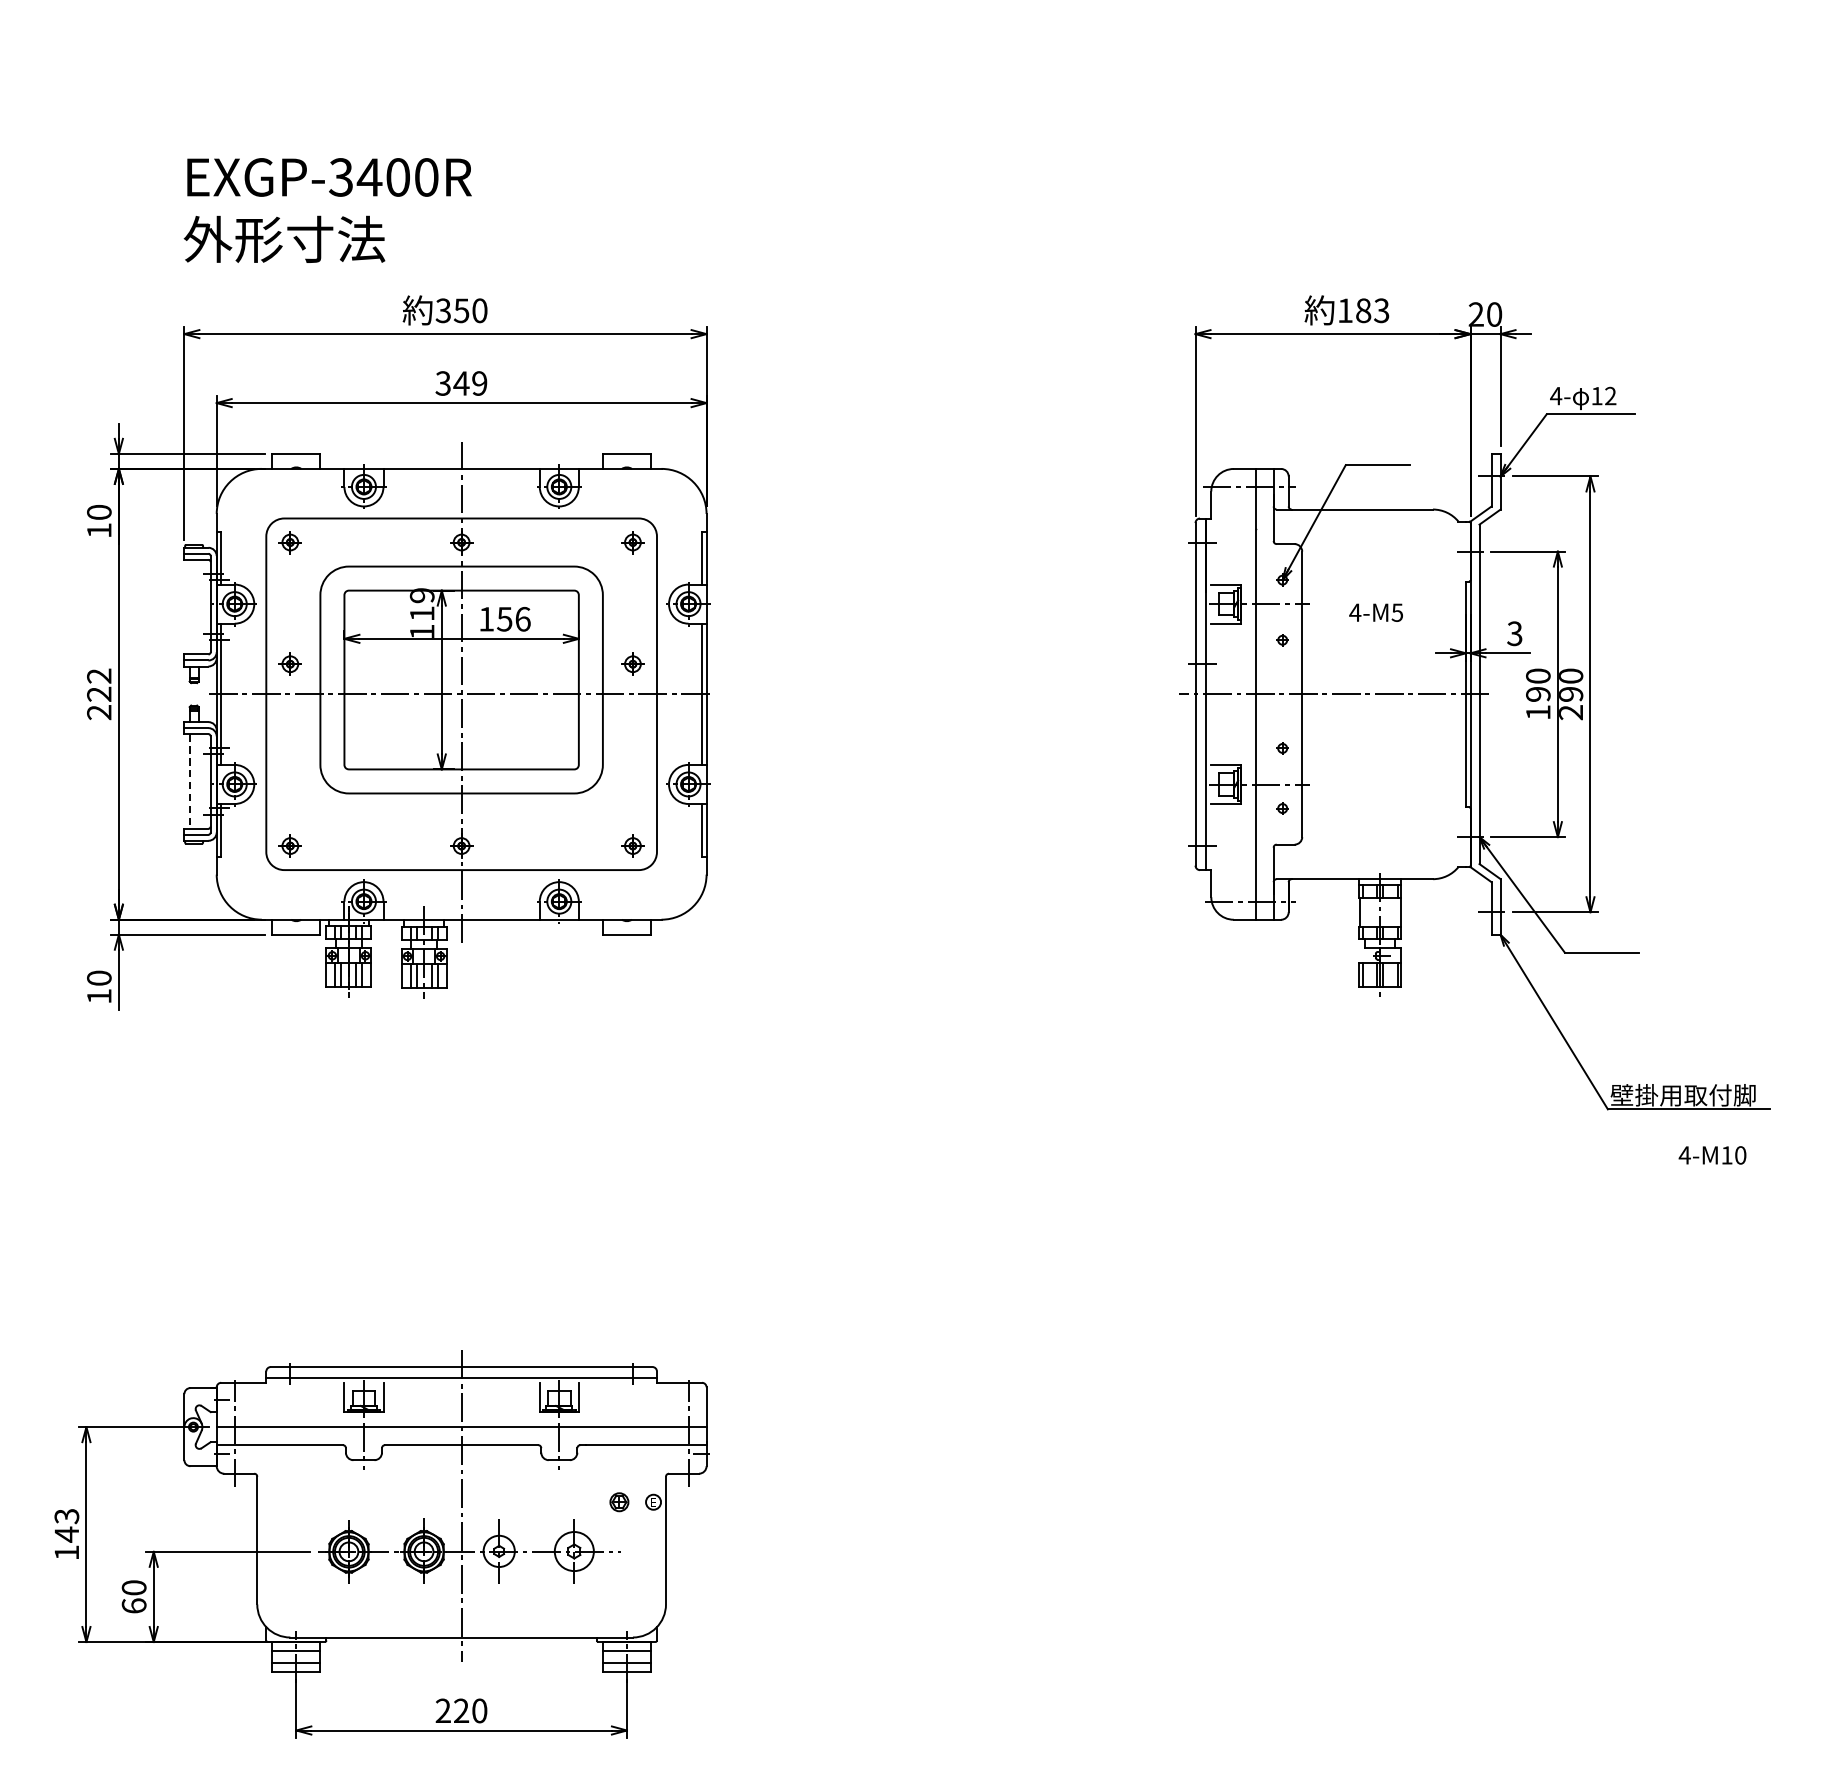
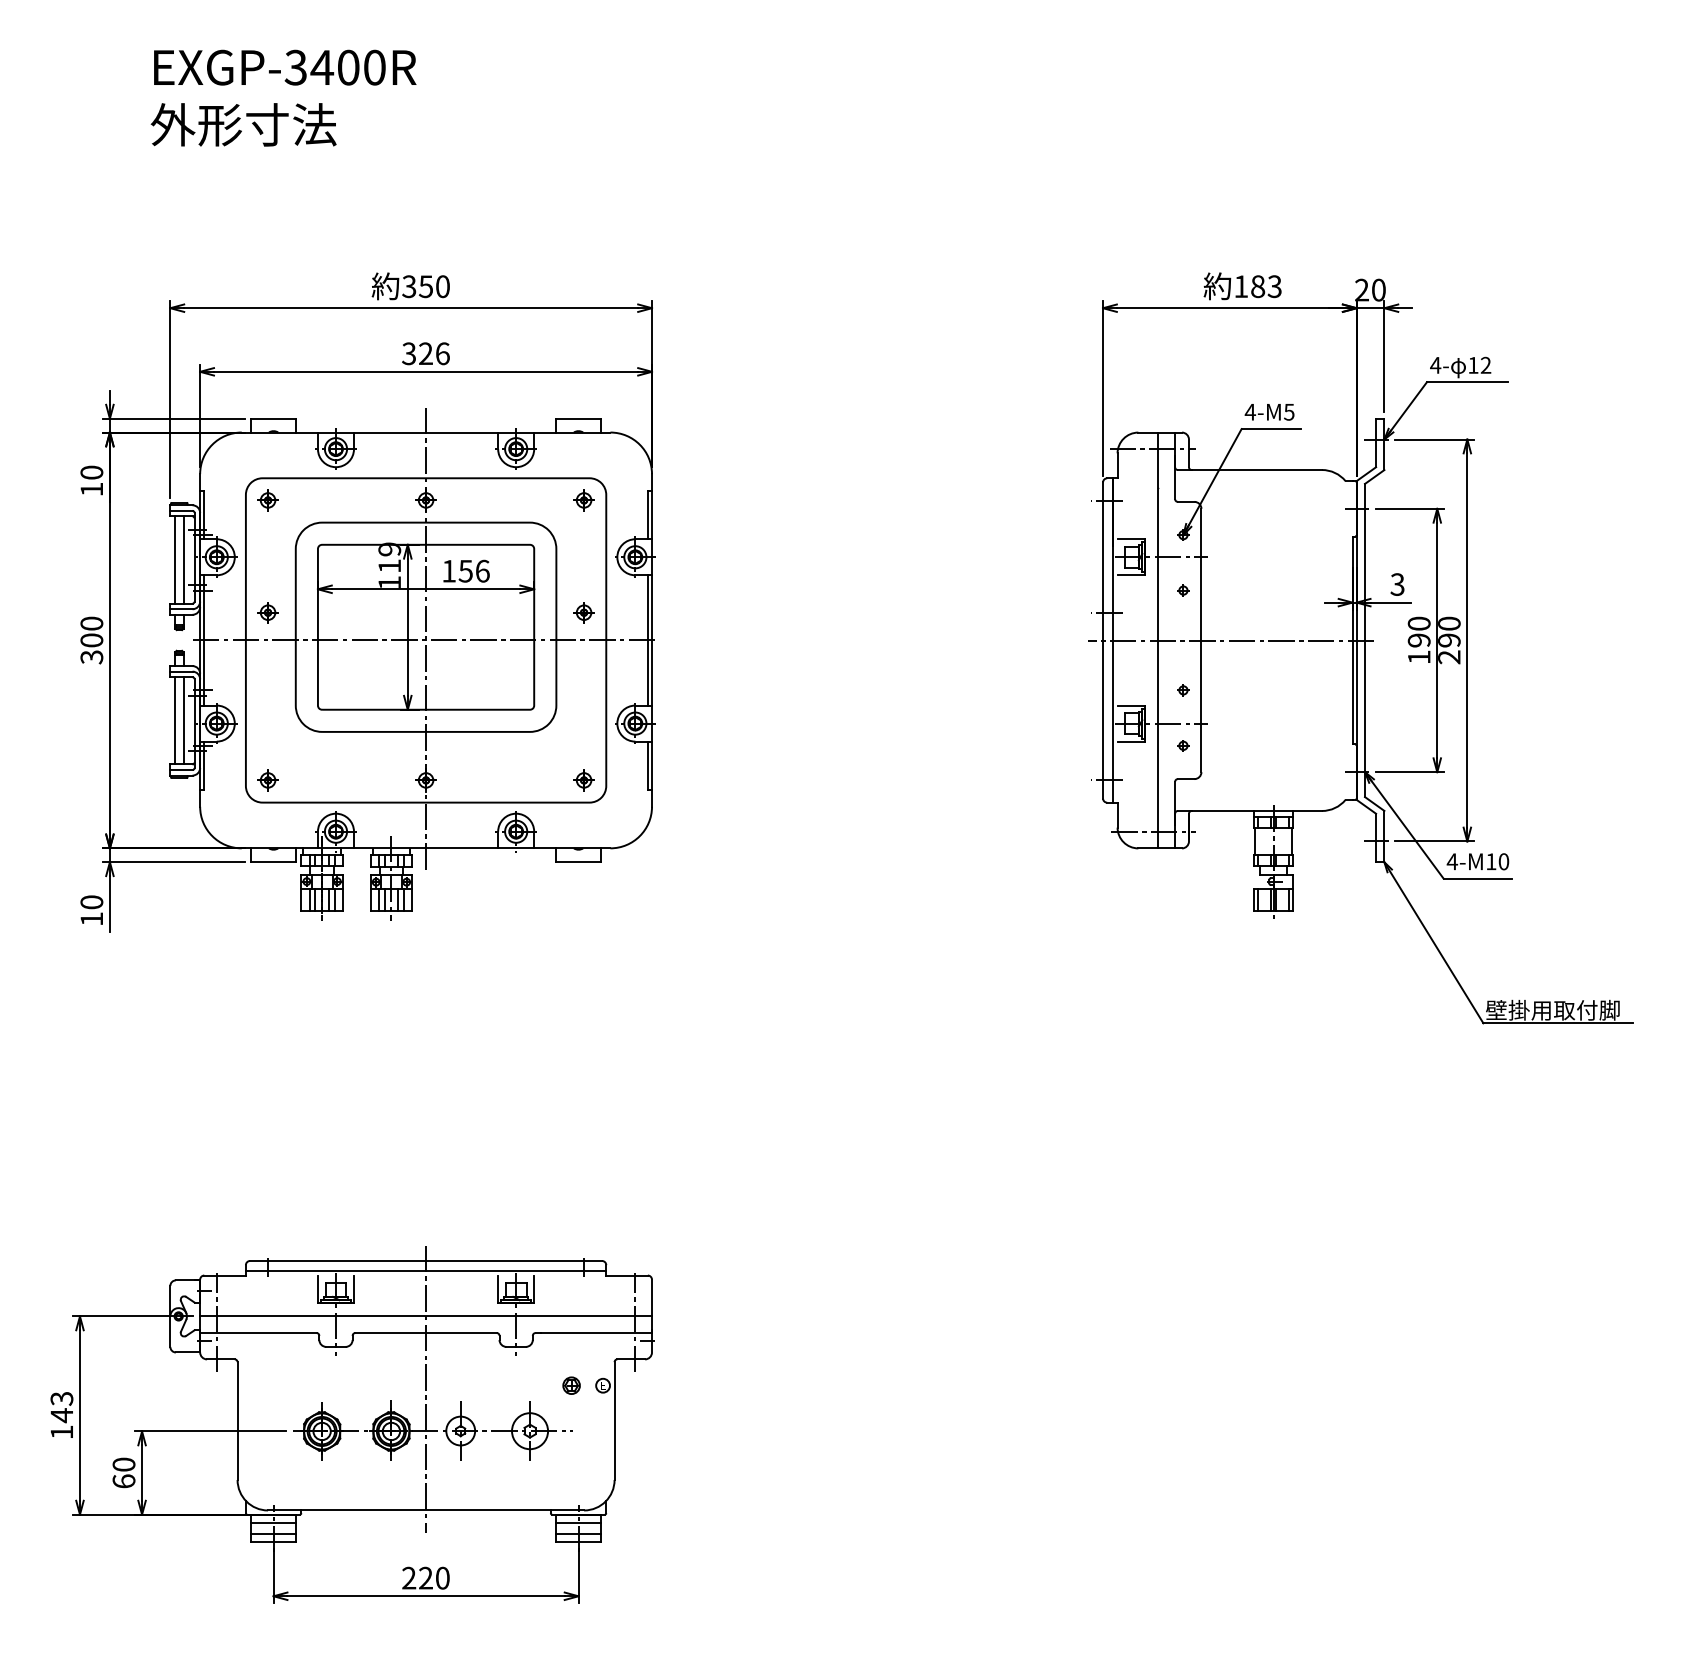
text: (327, 209) -> (283, 97), moved
text: (469, 383) -> (433, 353), 349 -> 326
line: (189, 606) -> (175, 559), added
line: (198, 606) -> (183, 559), added
text: (1375, 613) -> (1269, 412), moved
text: (98, 694) -> (91, 640), 222 -> 300
line: (189, 781) -> (175, 720), dashed -> solid
line: (198, 781) -> (183, 720), added
text: (1712, 1155) -> (1477, 861), moved

